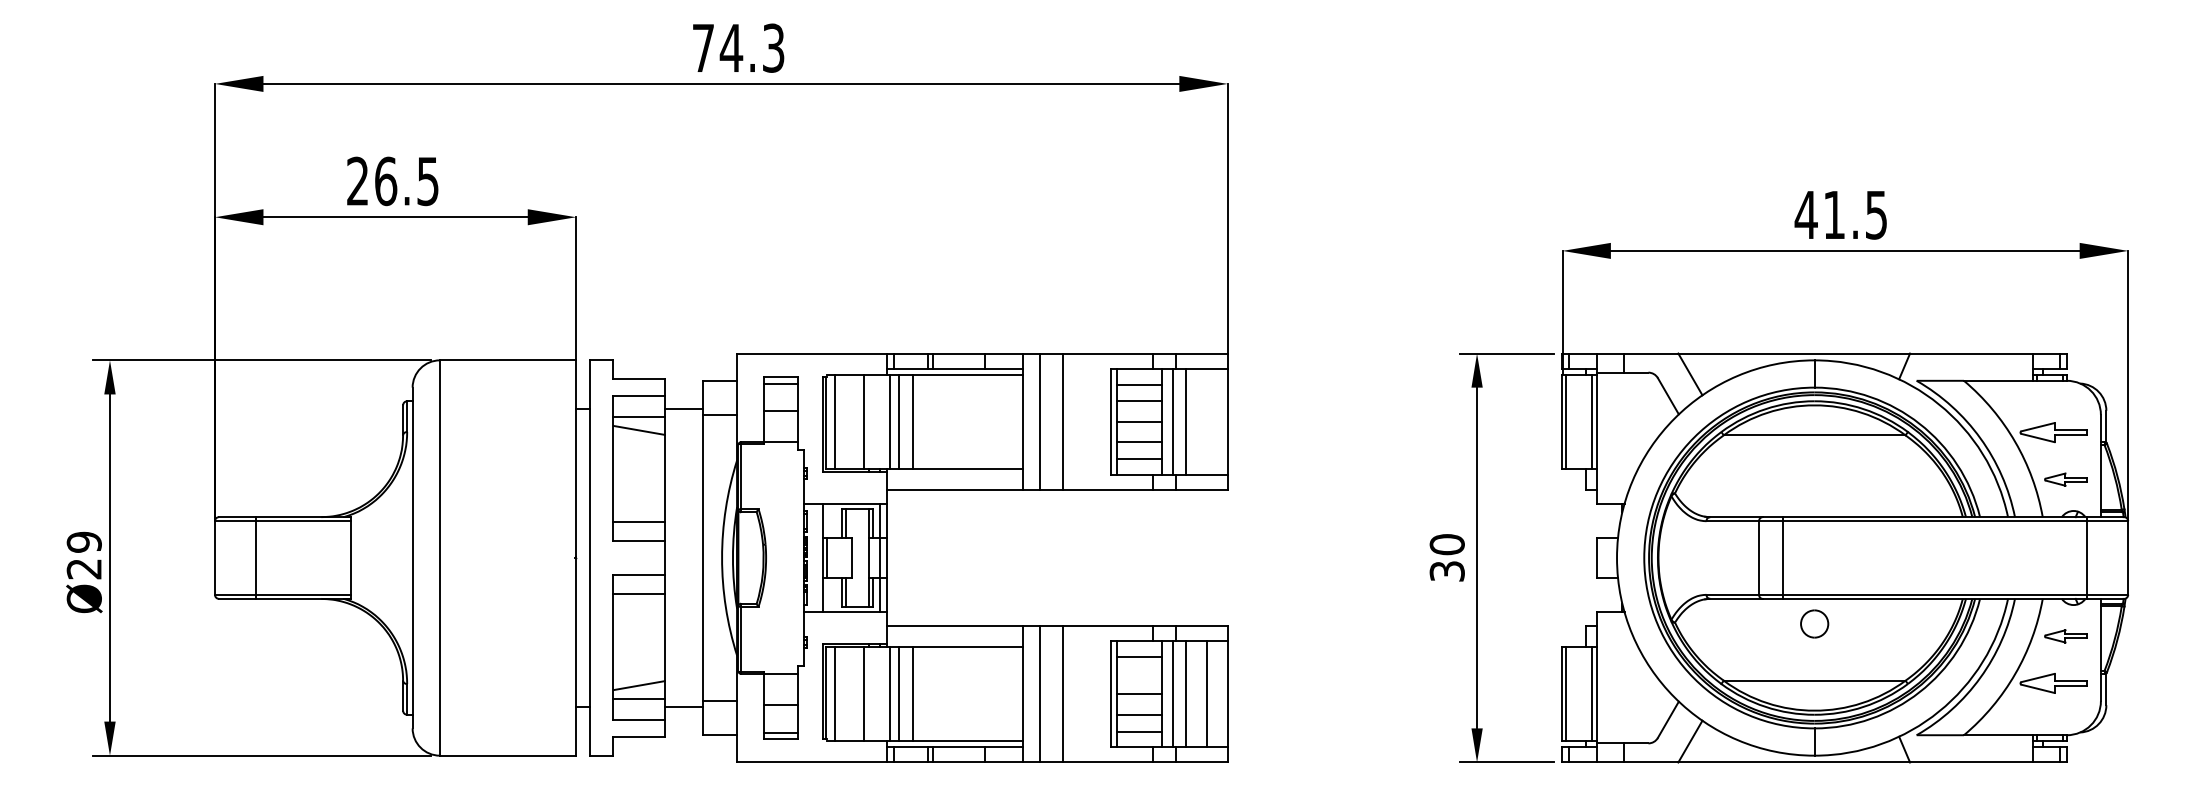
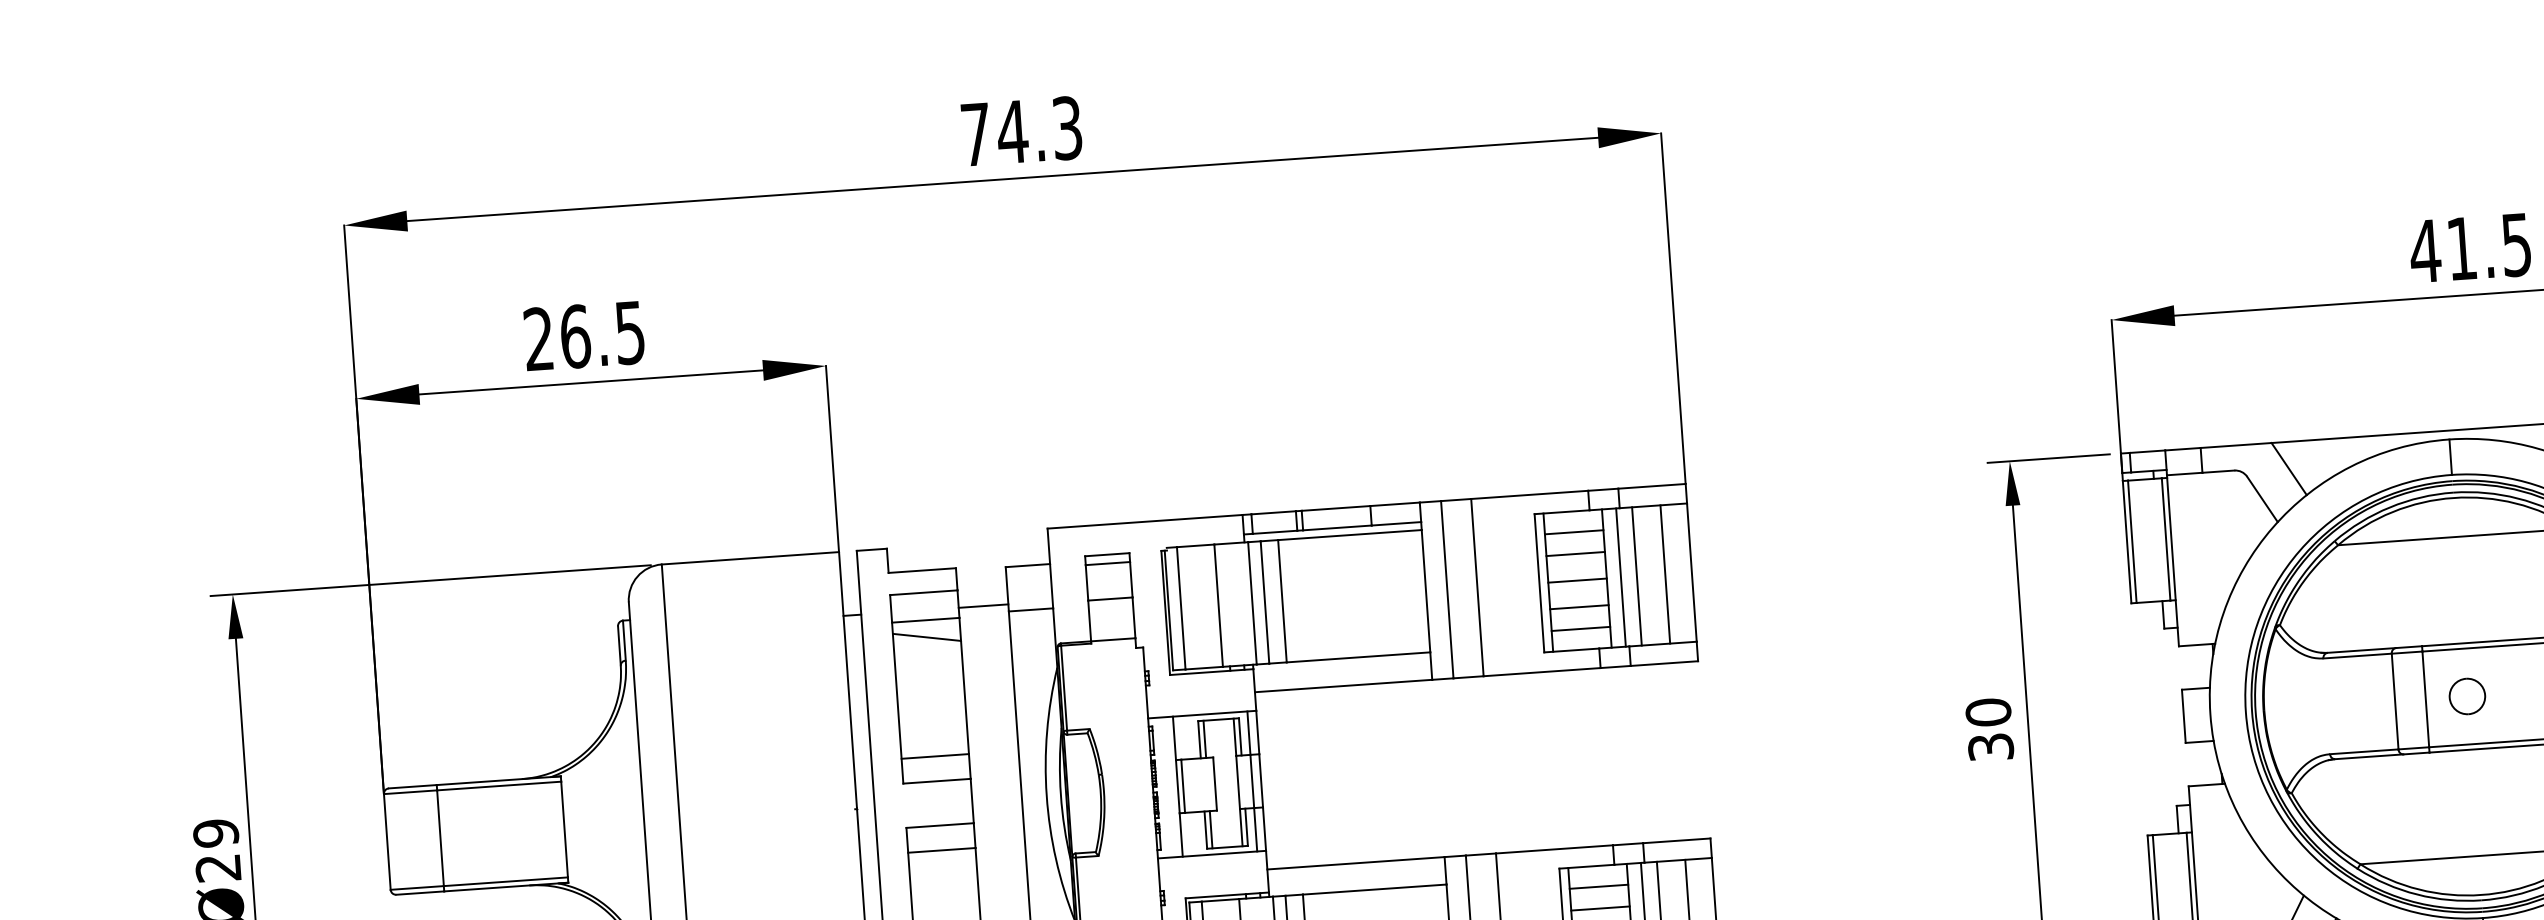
line: (1207, 421) -> (1665, 574), added
part: (1814, 623) -> (2467, 695), moved
line: (1139, 673) -> (1599, 908), added

